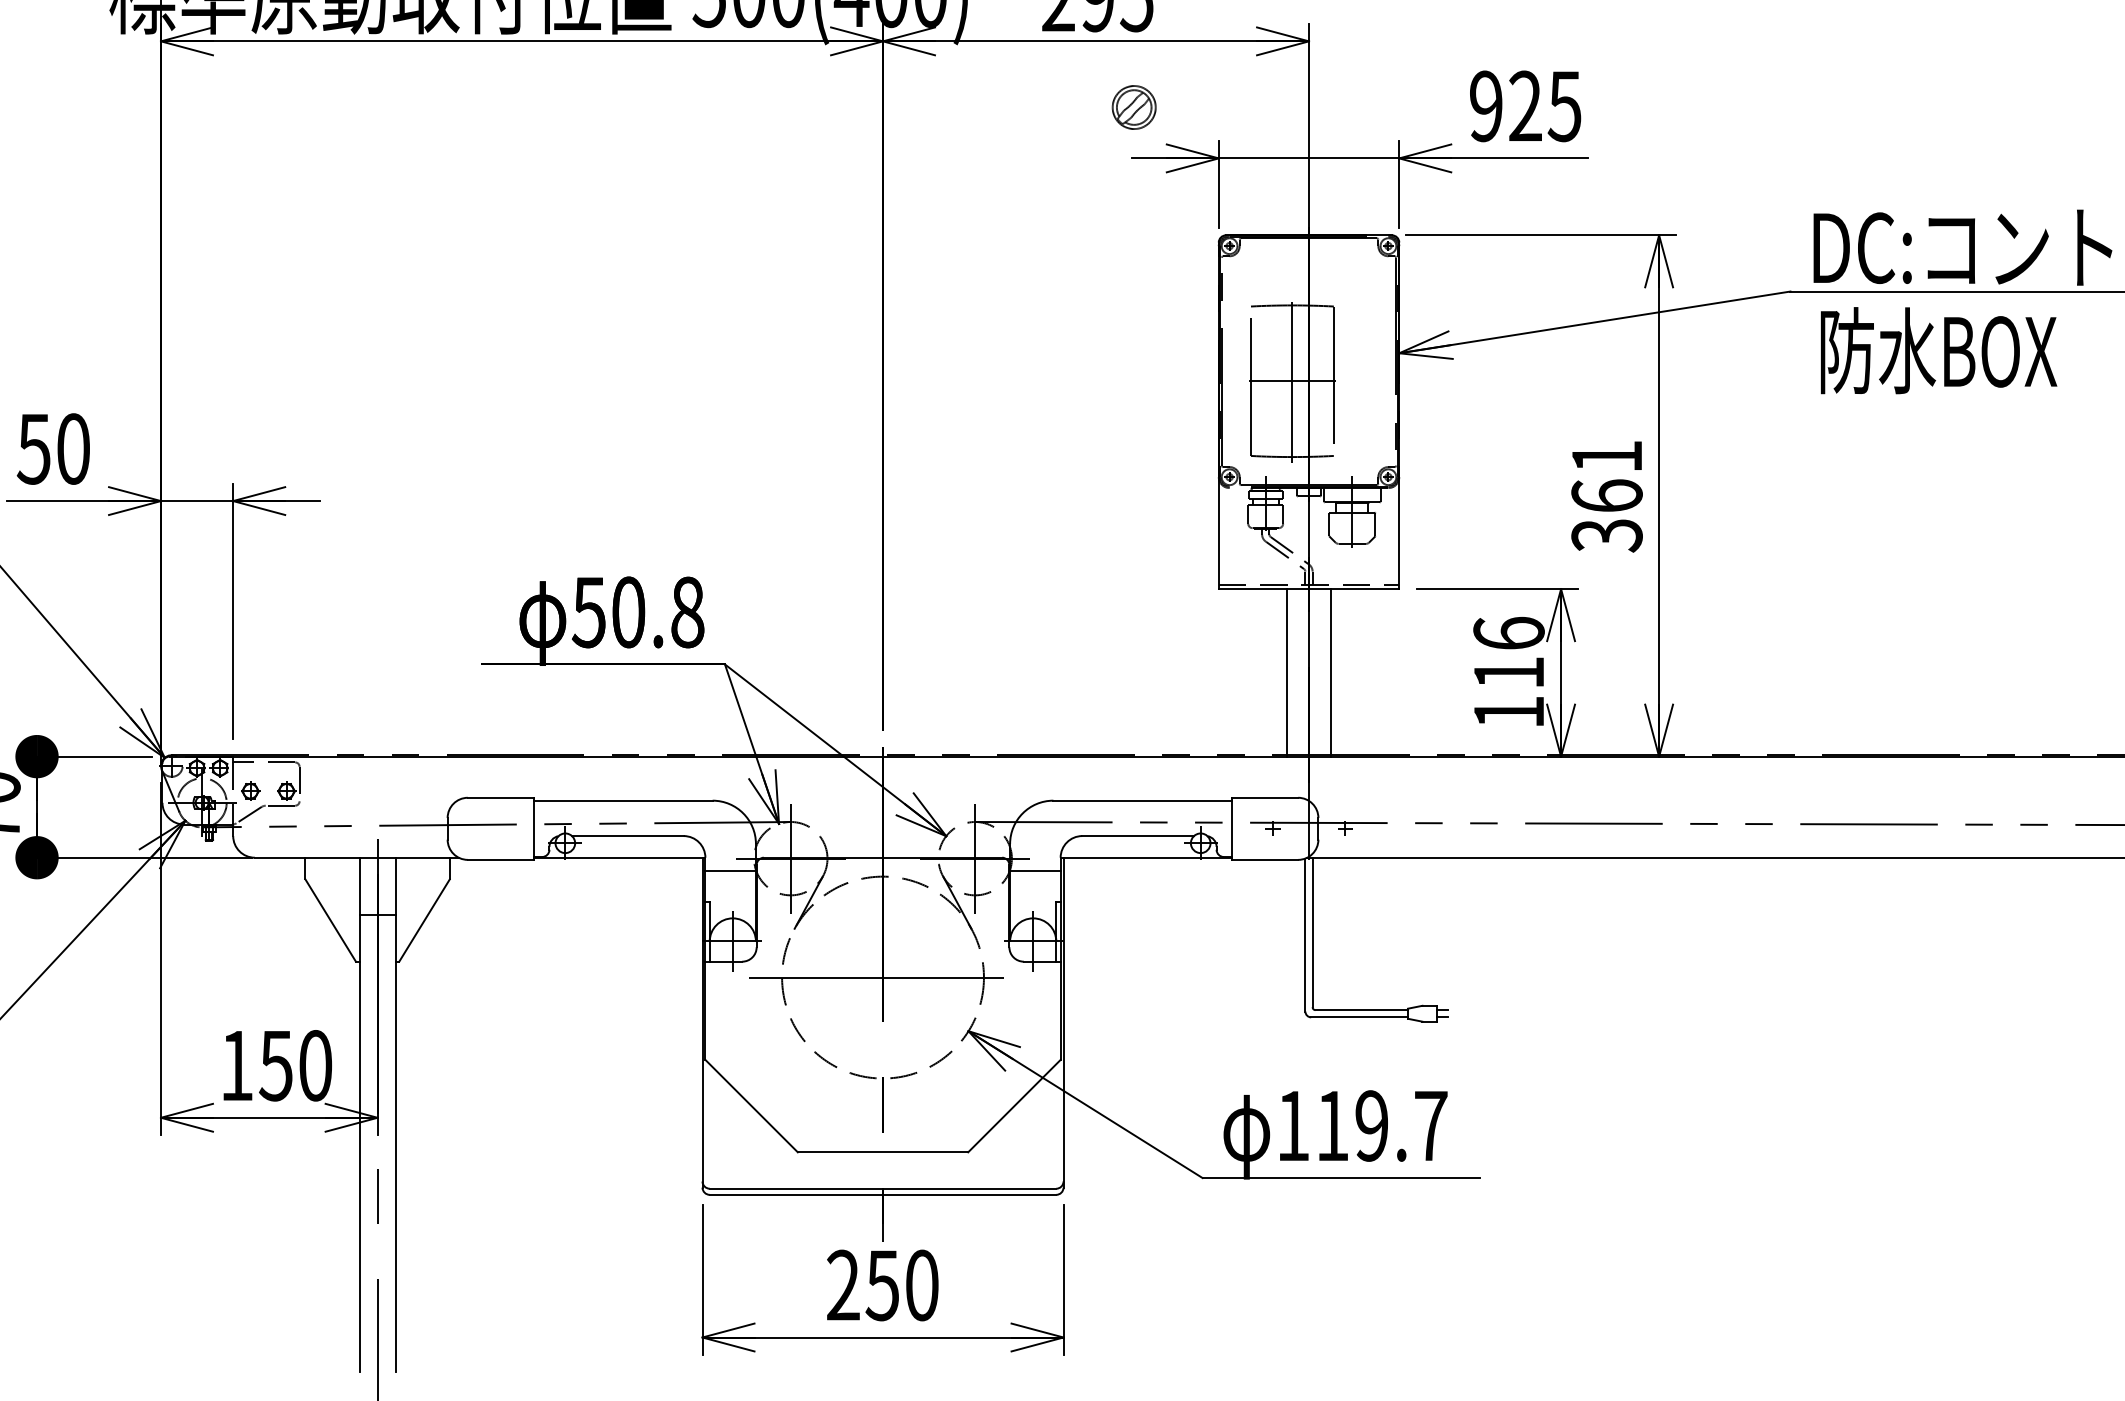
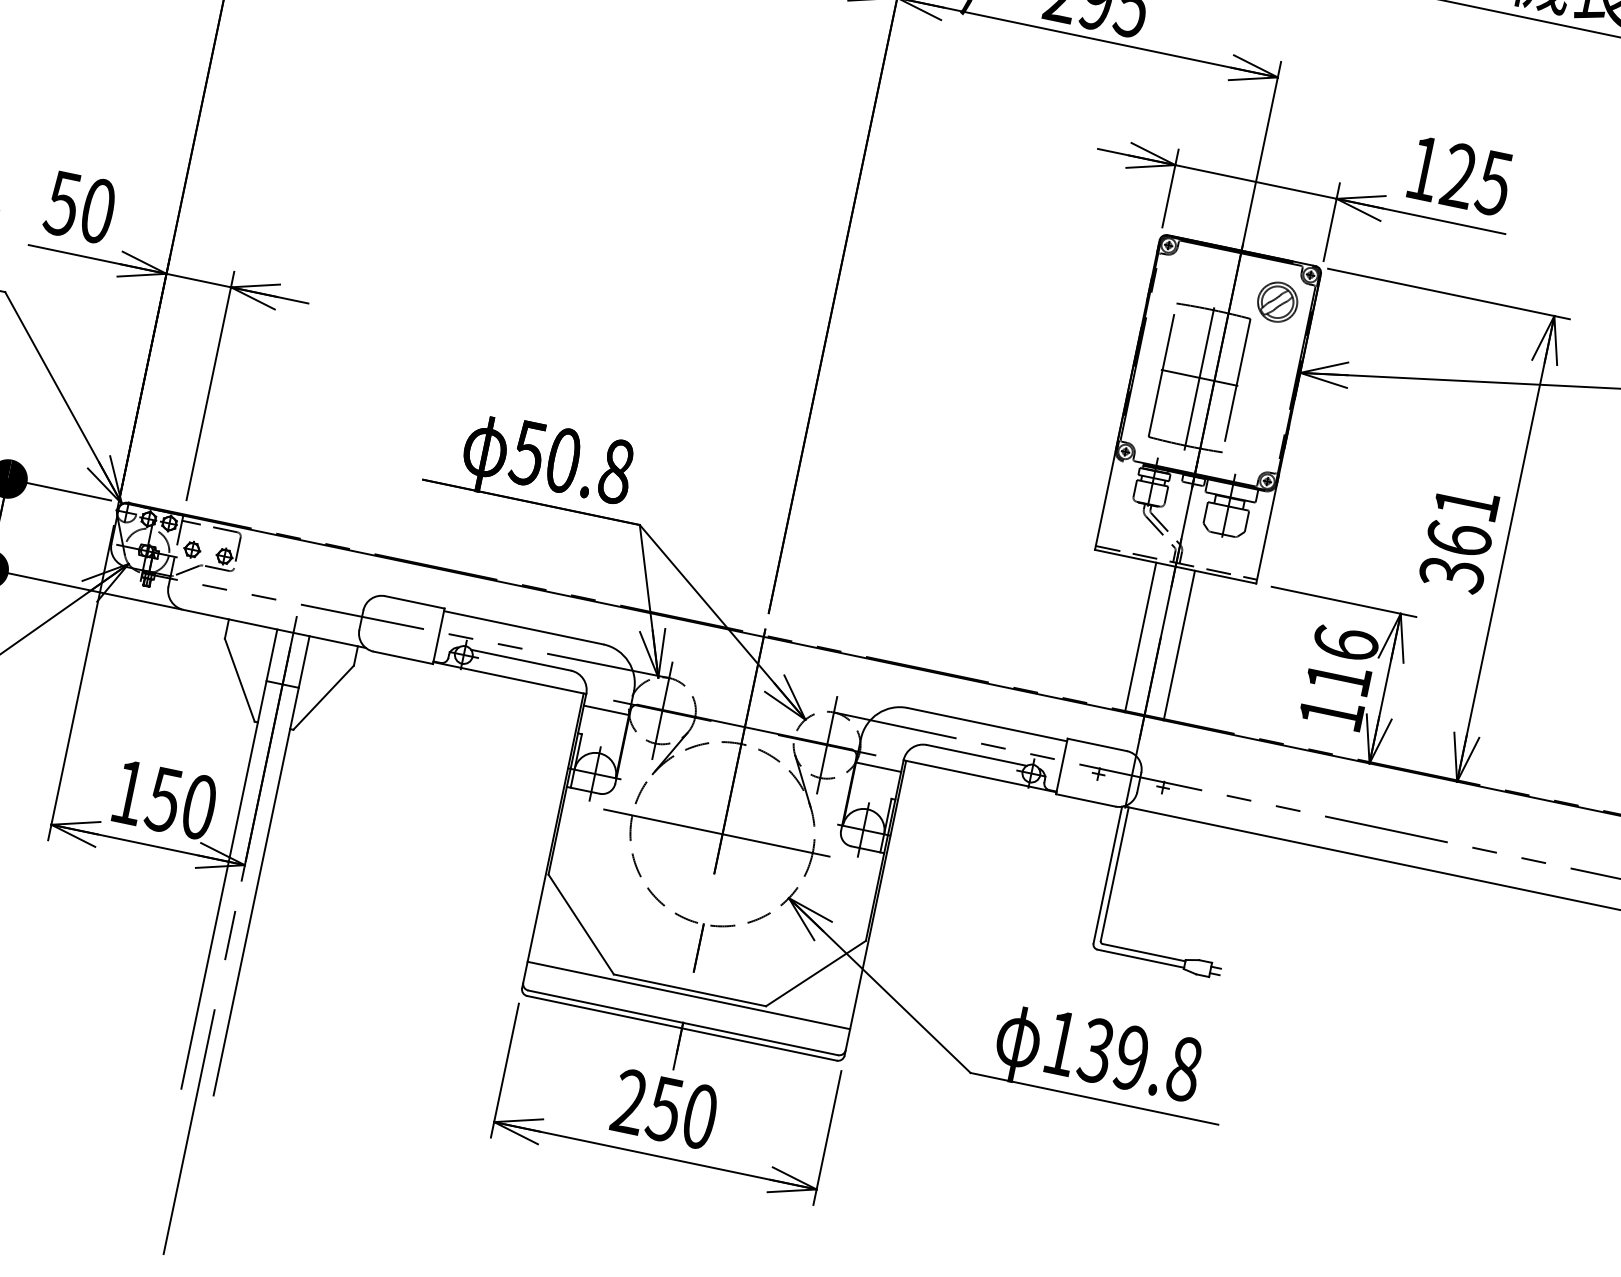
text: (1486, 106) -> (1424, 168), 925 -> 125
part: (1133, 107) -> (1277, 302), moved
text: (1381, 1125) -> (1140, 1059), 119.7 -> 139.8
line: (882, 1158) -> (688, 995), added

